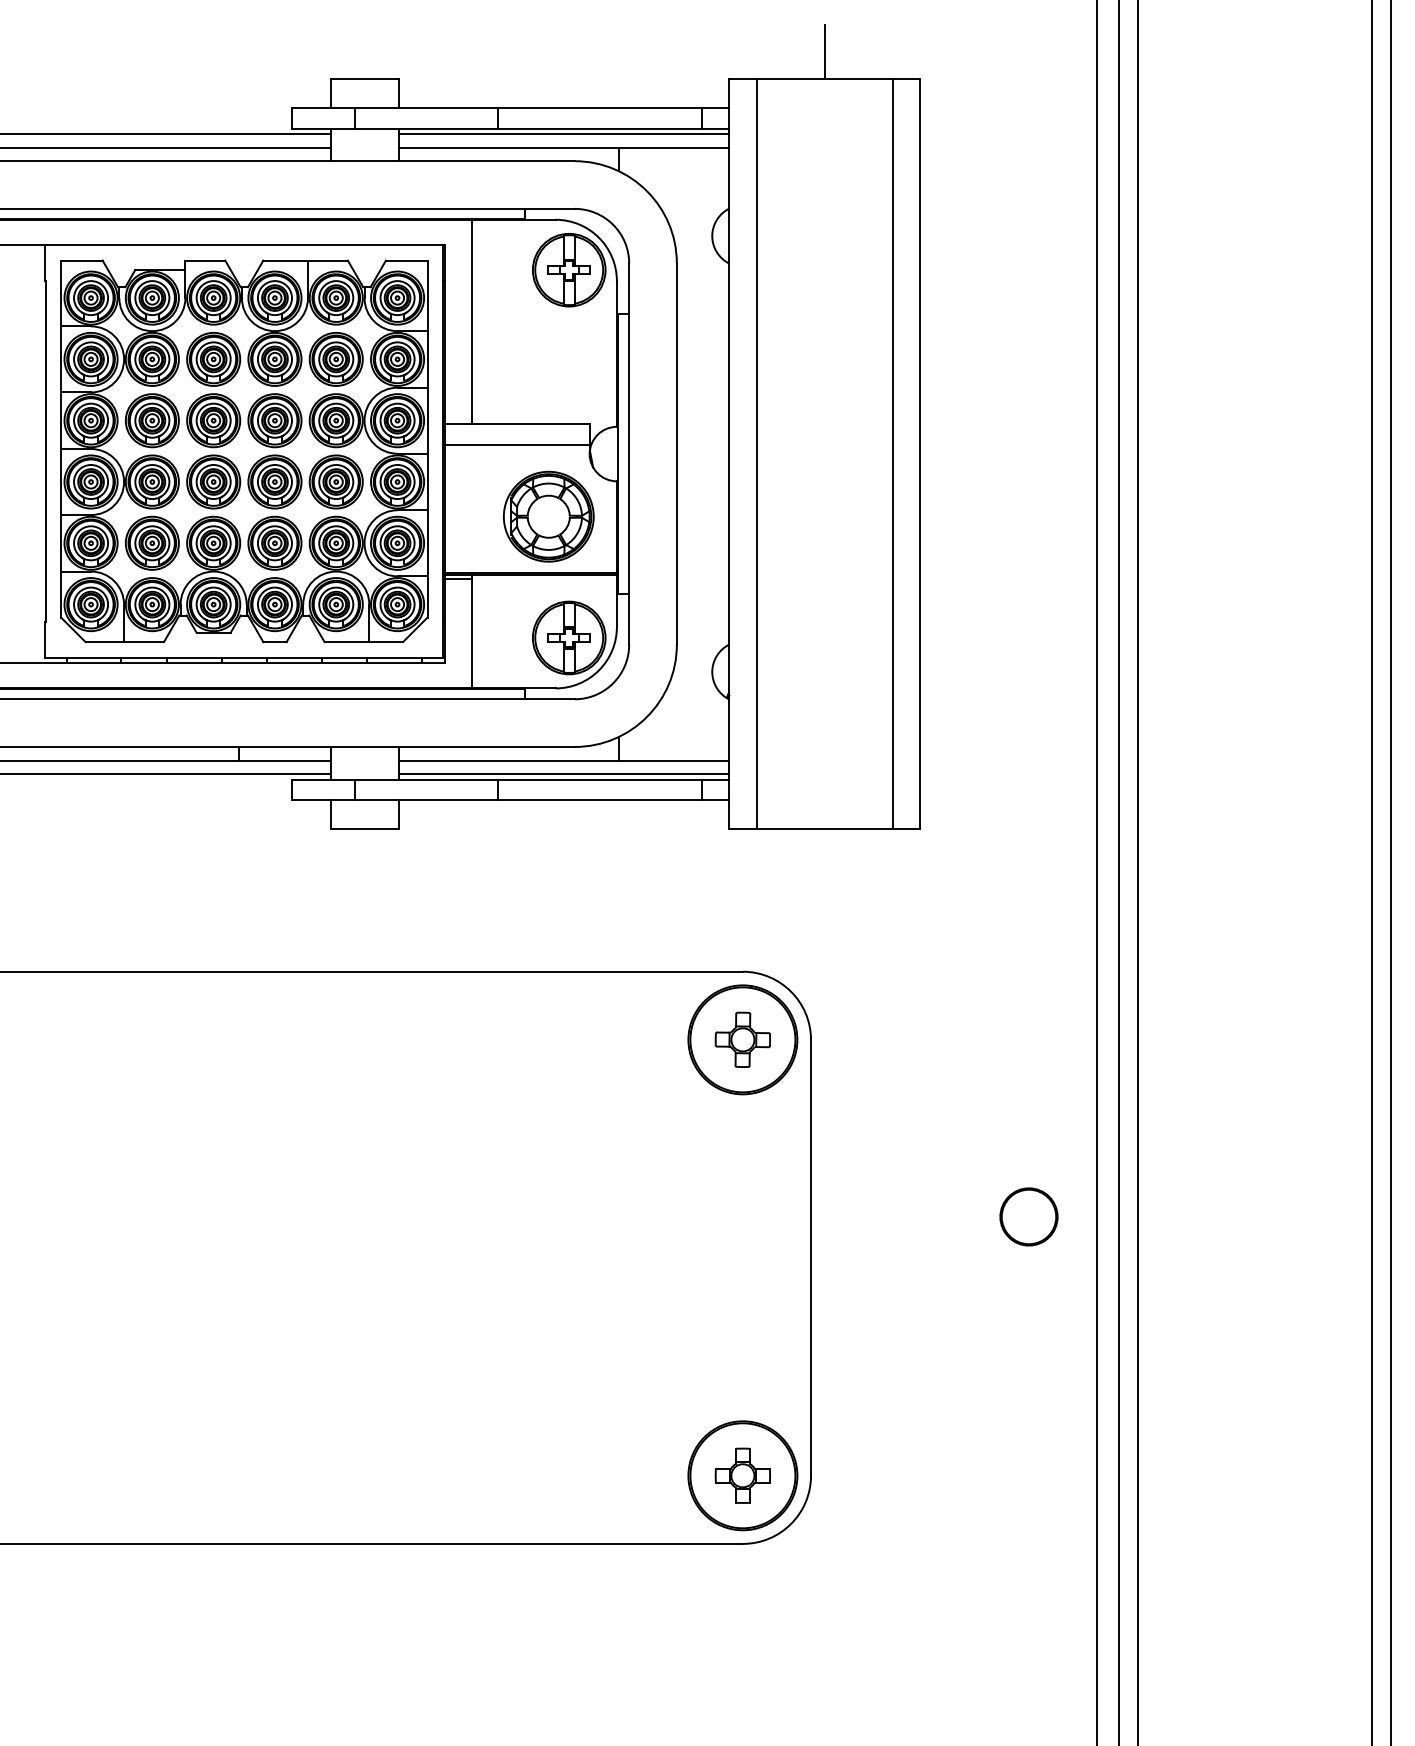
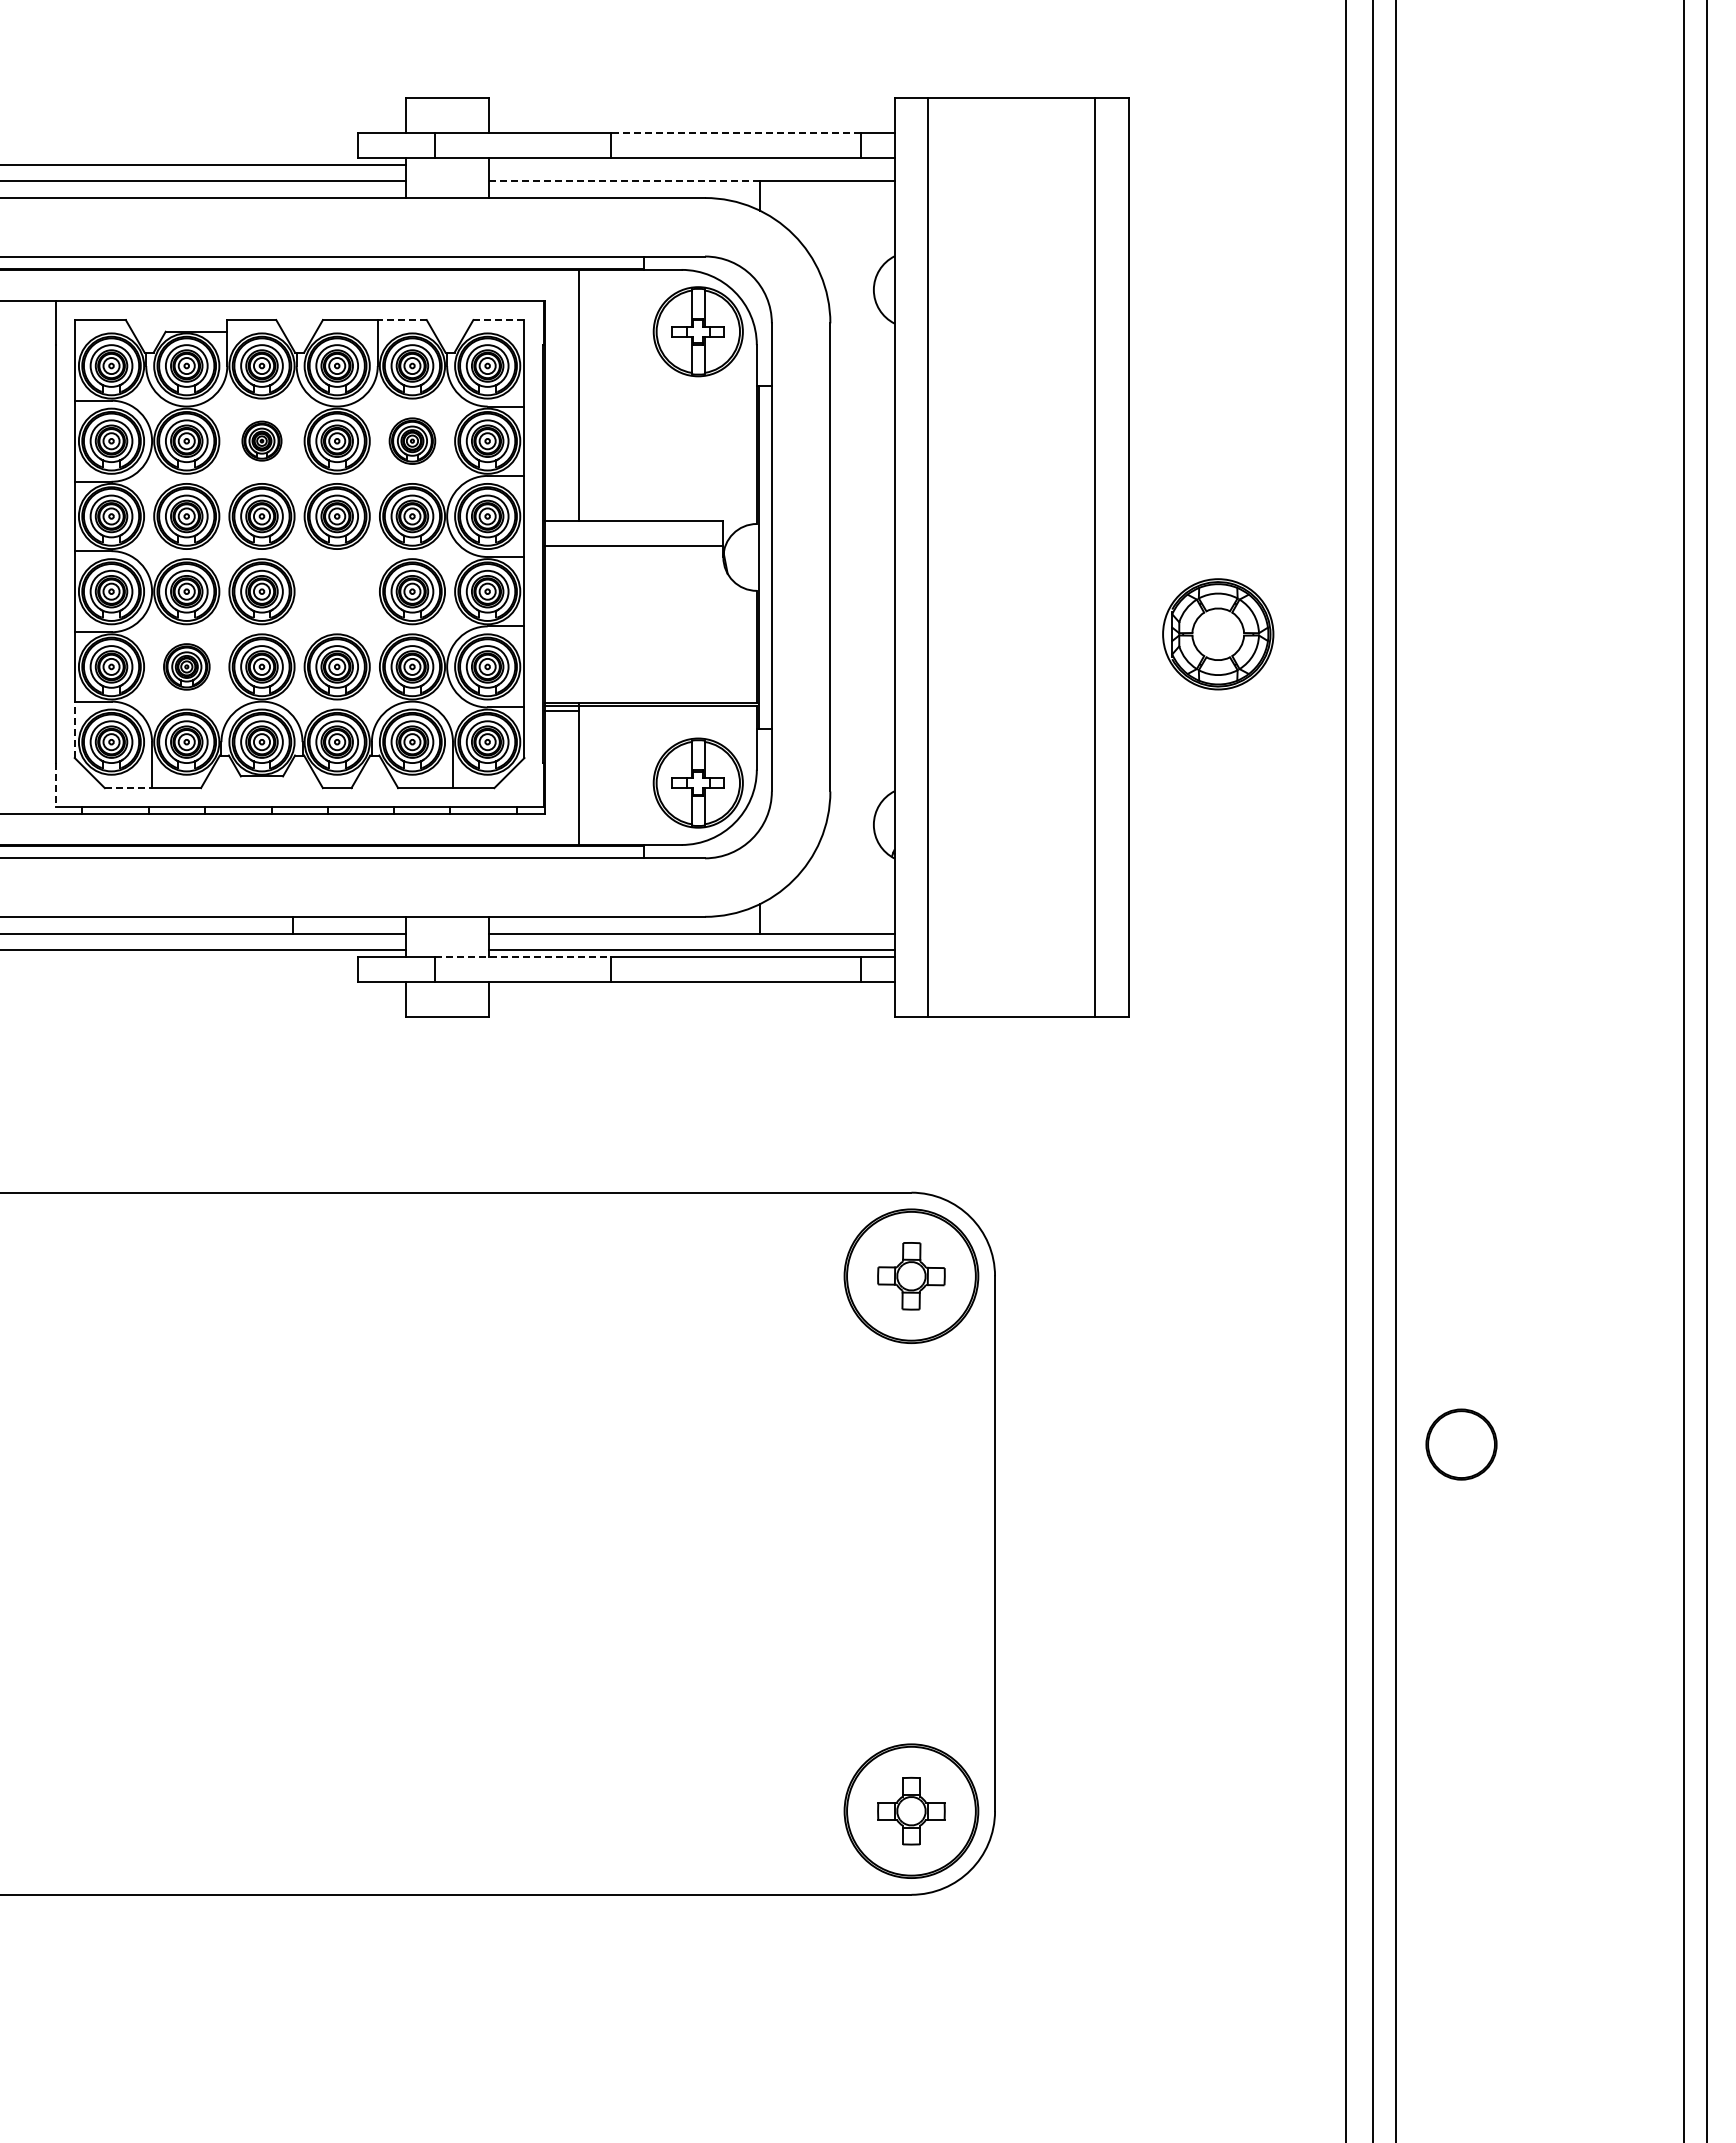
line: (824, 51) -> (1011, 63), removed
line: (599, 107) -> (735, 132), solid -> dashed
line: (563, 133) -> (691, 164), removed
line: (508, 147) -> (623, 181), solid -> dashed
line: (327, 261) -> (401, 320), solid -> dashed
line: (406, 261) -> (498, 320), solid -> dashed
part: (213, 358) -> (261, 440), size x0.6
part: (336, 358) -> (412, 440), size x0.7
part: (274, 481) -> (336, 591), removed
part: (549, 516) -> (1218, 634), moved
part: (152, 542) -> (186, 666), size x0.7
line: (60, 594) -> (74, 729), solid -> dashed
line: (45, 639) -> (55, 785), solid -> dashed
line: (104, 642) -> (128, 788), solid -> dashed
line: (425, 779) -> (522, 956), solid -> dashed
circle: (1028, 1216) -> (1461, 1444), moved

